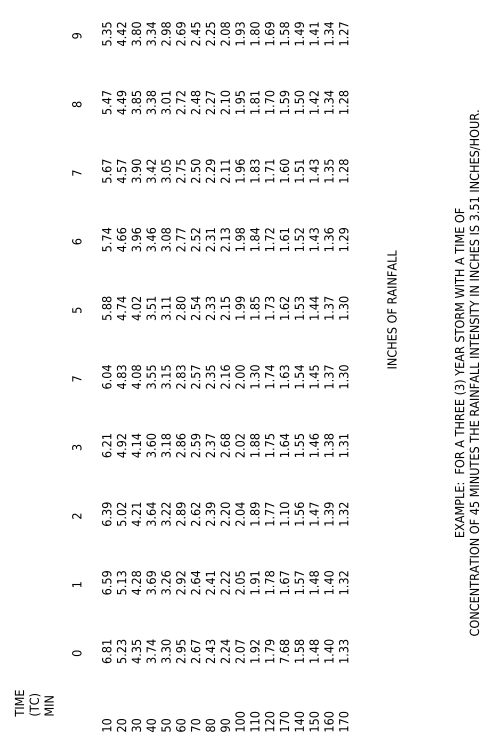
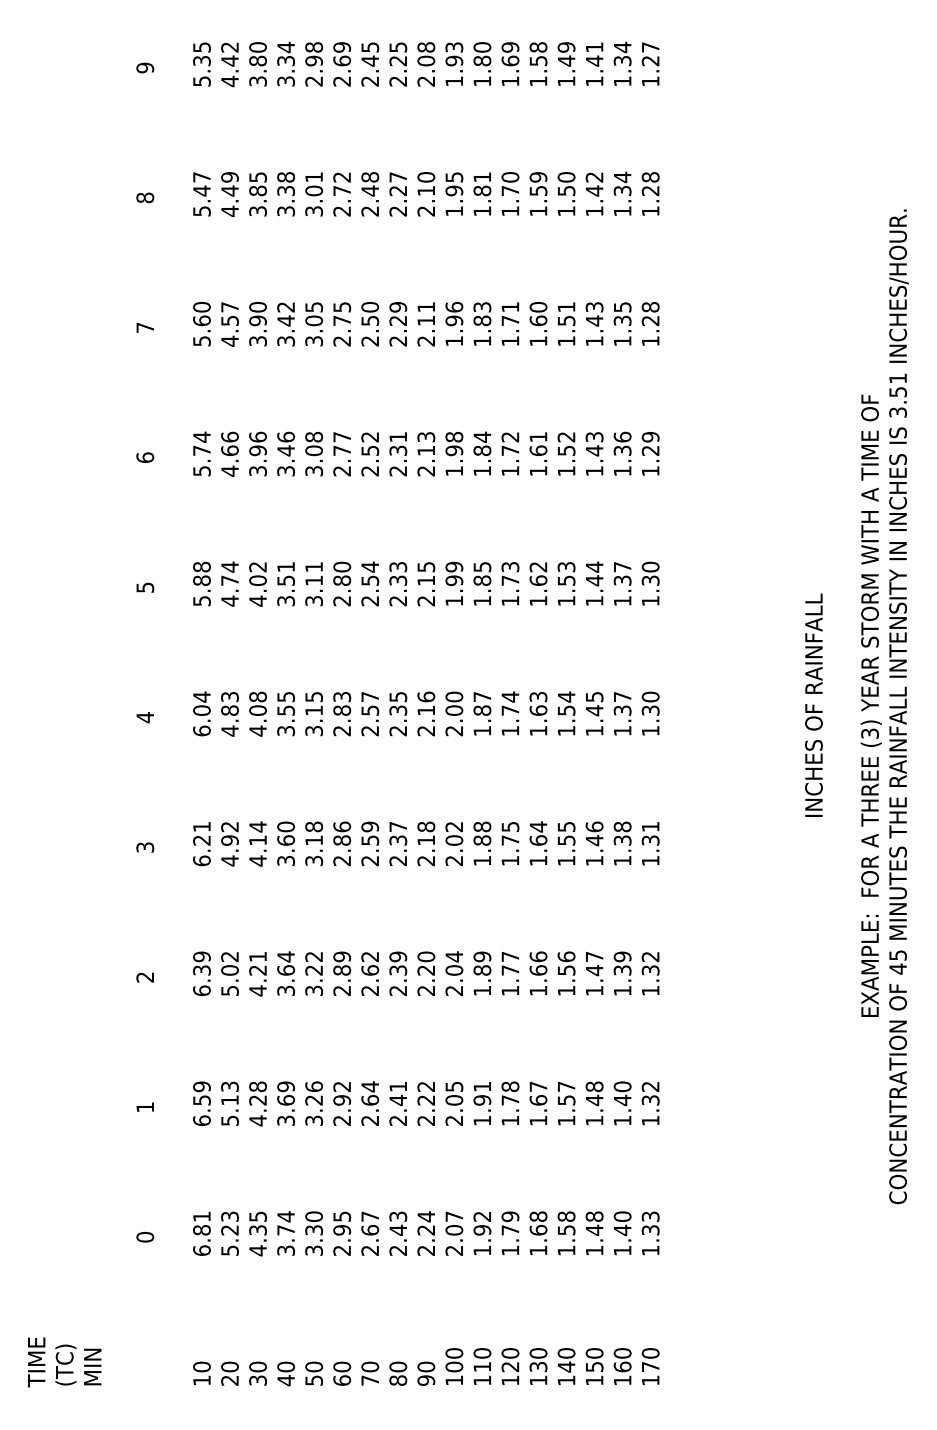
text: (106, 161) -> (201, 305), 5.67 -> 5.60
text: (391, 309) -> (813, 705), moved
text: (254, 371) -> (481, 703), 1.30 -> 1.87
text: (76, 378) -> (144, 716), 7 -> 4
text: (224, 443) -> (424, 839), 2.68 -> 2.18
text: (284, 508) -> (538, 963), 1.10 -> 1.66
text: (284, 659) -> (538, 1248), 7.68 -> 1.68
text: (34, 703) -> (65, 1362), moved
text: (284, 721) -> (538, 1366), 170 -> 130

